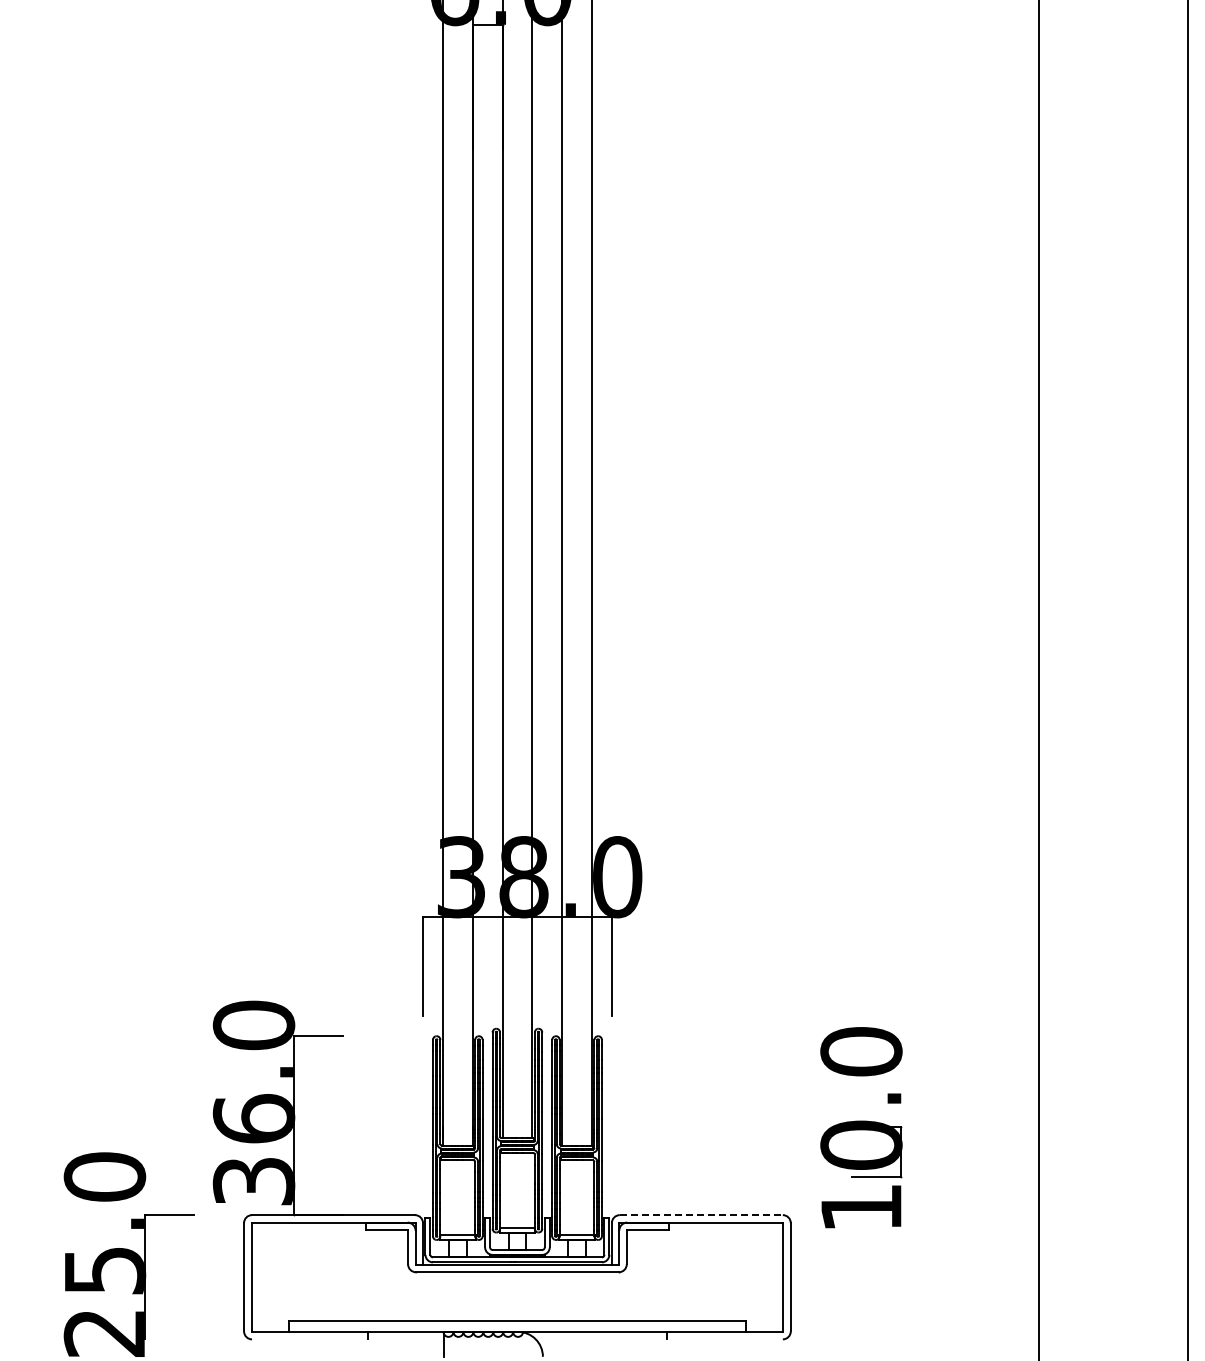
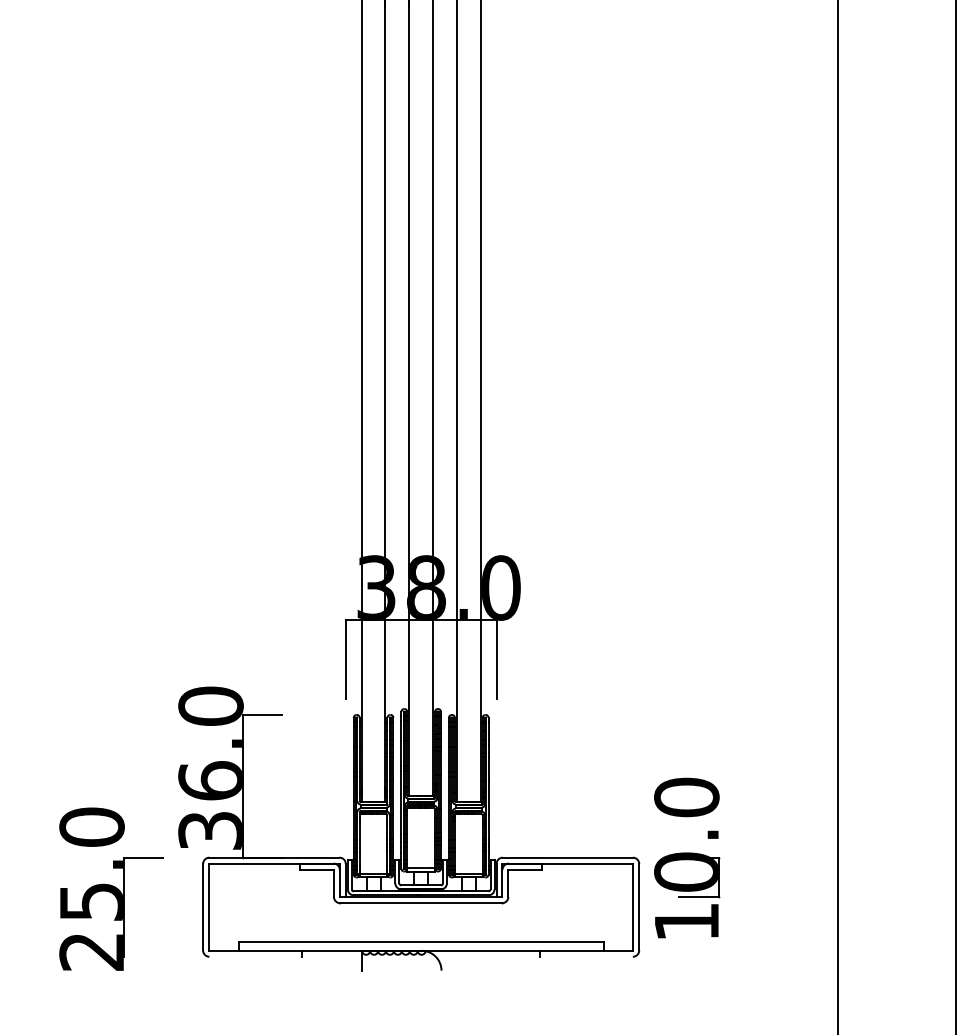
part: (861, 1127) -> (686, 857), moved
line: (701, 1215) -> (568, 857), dashed -> solid

